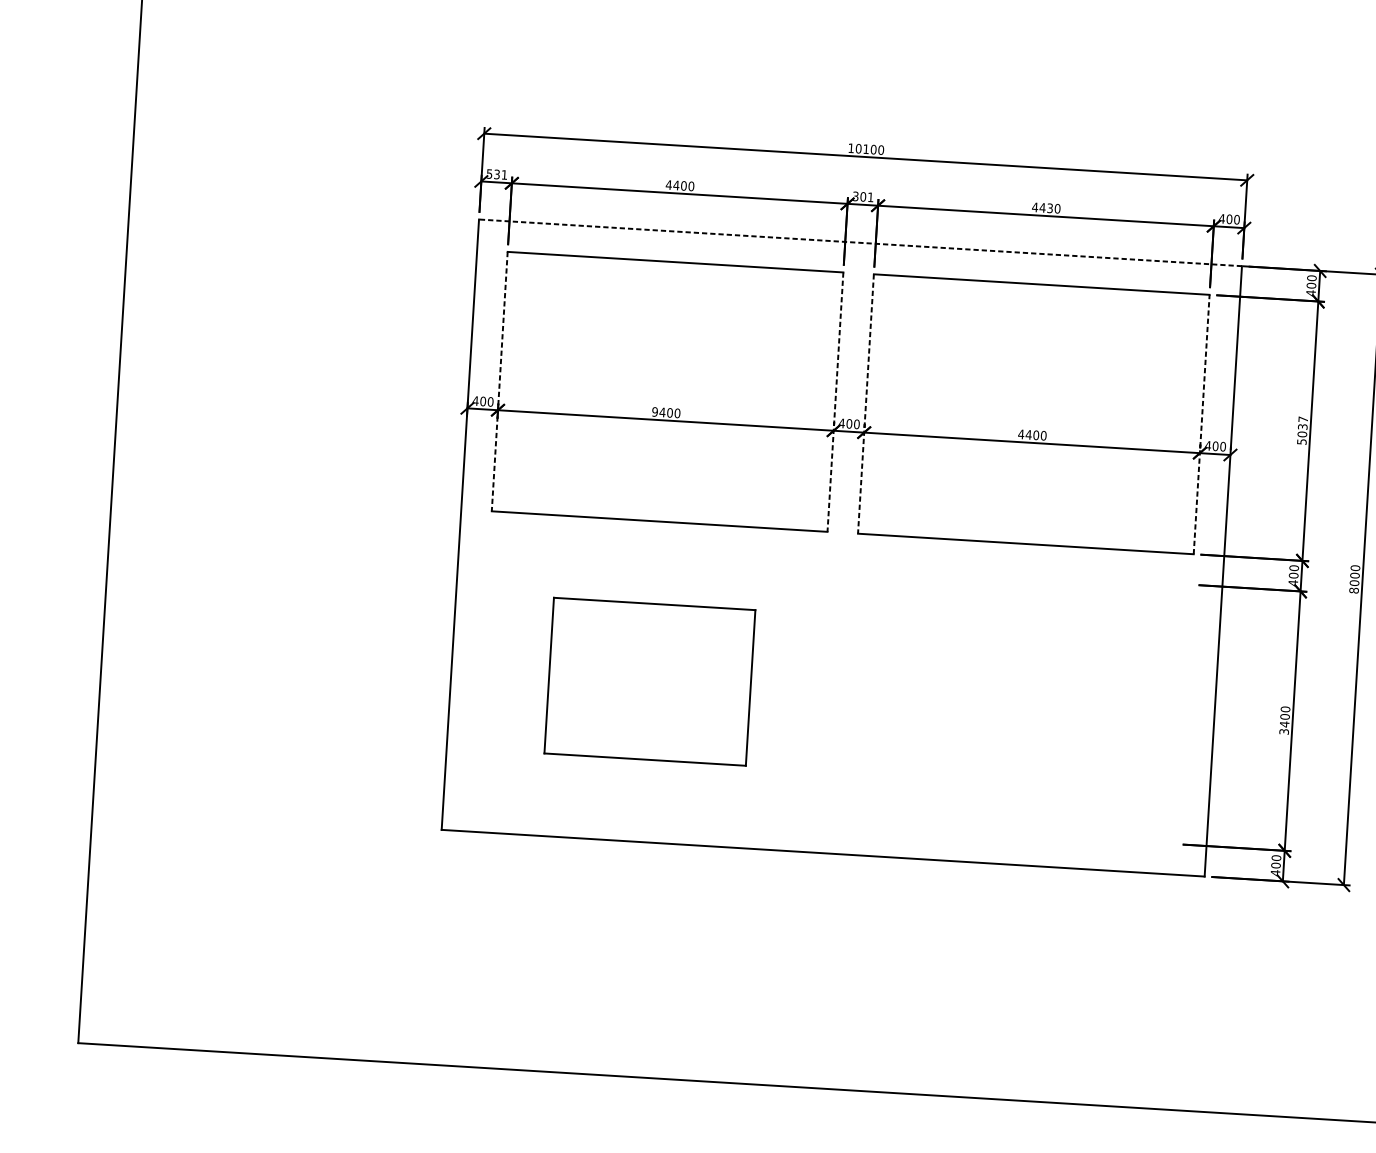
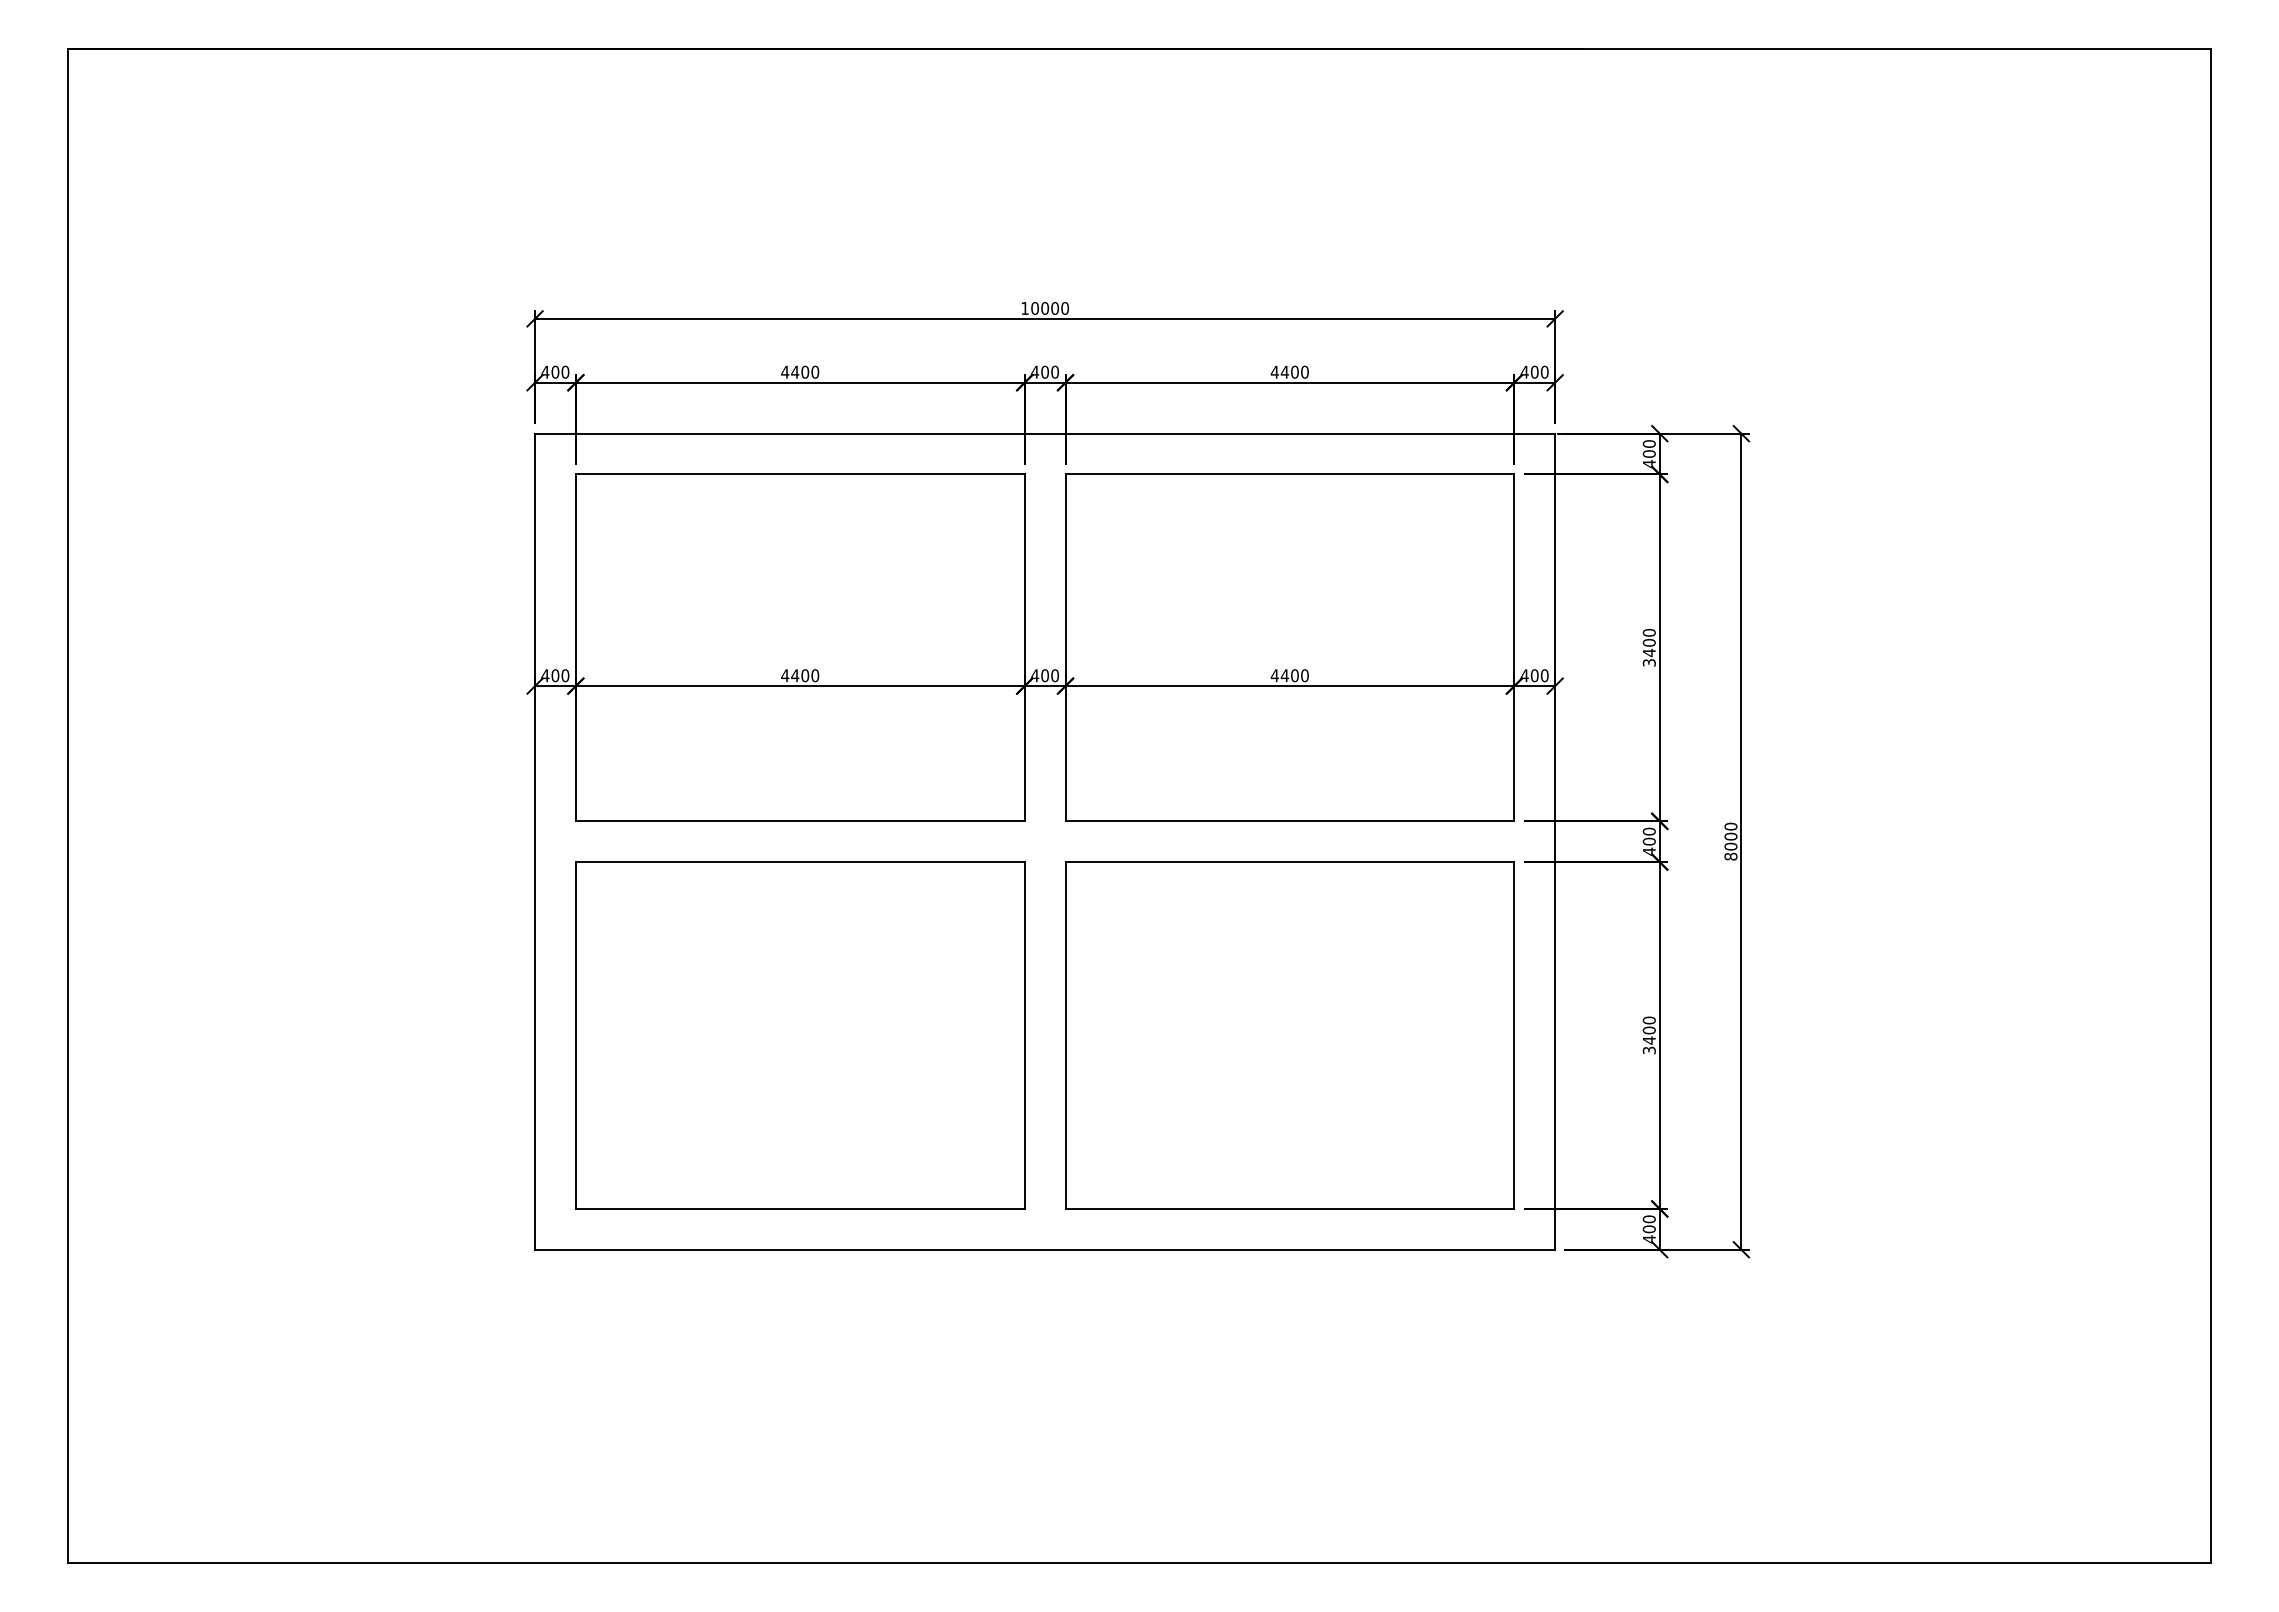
text: (865, 149) -> (1044, 308), 10100 -> 10000
text: (497, 173) -> (555, 371), 531 -> 400
text: (862, 196) -> (1044, 371), 301 -> 400
text: (1049, 207) -> (1294, 371), 4430 -> 4400
line: (860, 242) -> (1044, 433), dashed -> solid
line: (499, 382) -> (575, 648), dashed -> solid
line: (835, 402) -> (1024, 648), dashed -> solid
line: (865, 404) -> (1065, 648), dashed -> solid
text: (655, 411) -> (785, 675), 9400 -> 4400
line: (1201, 424) -> (1514, 647), dashed -> solid
text: (1301, 430) -> (1648, 647), 5037 -> 3400
part: (650, 681) -> (800, 1035), size x1.67
part: (1015, 704) -> (1289, 1035), added

